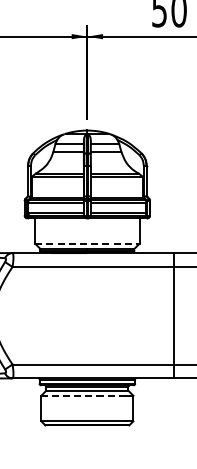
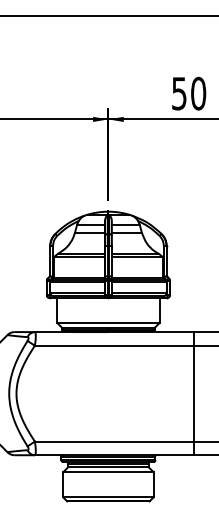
line: (87, 243) -> (108, 322), dashed -> solid
line: (83, 395) -> (104, 472), dashed -> solid

